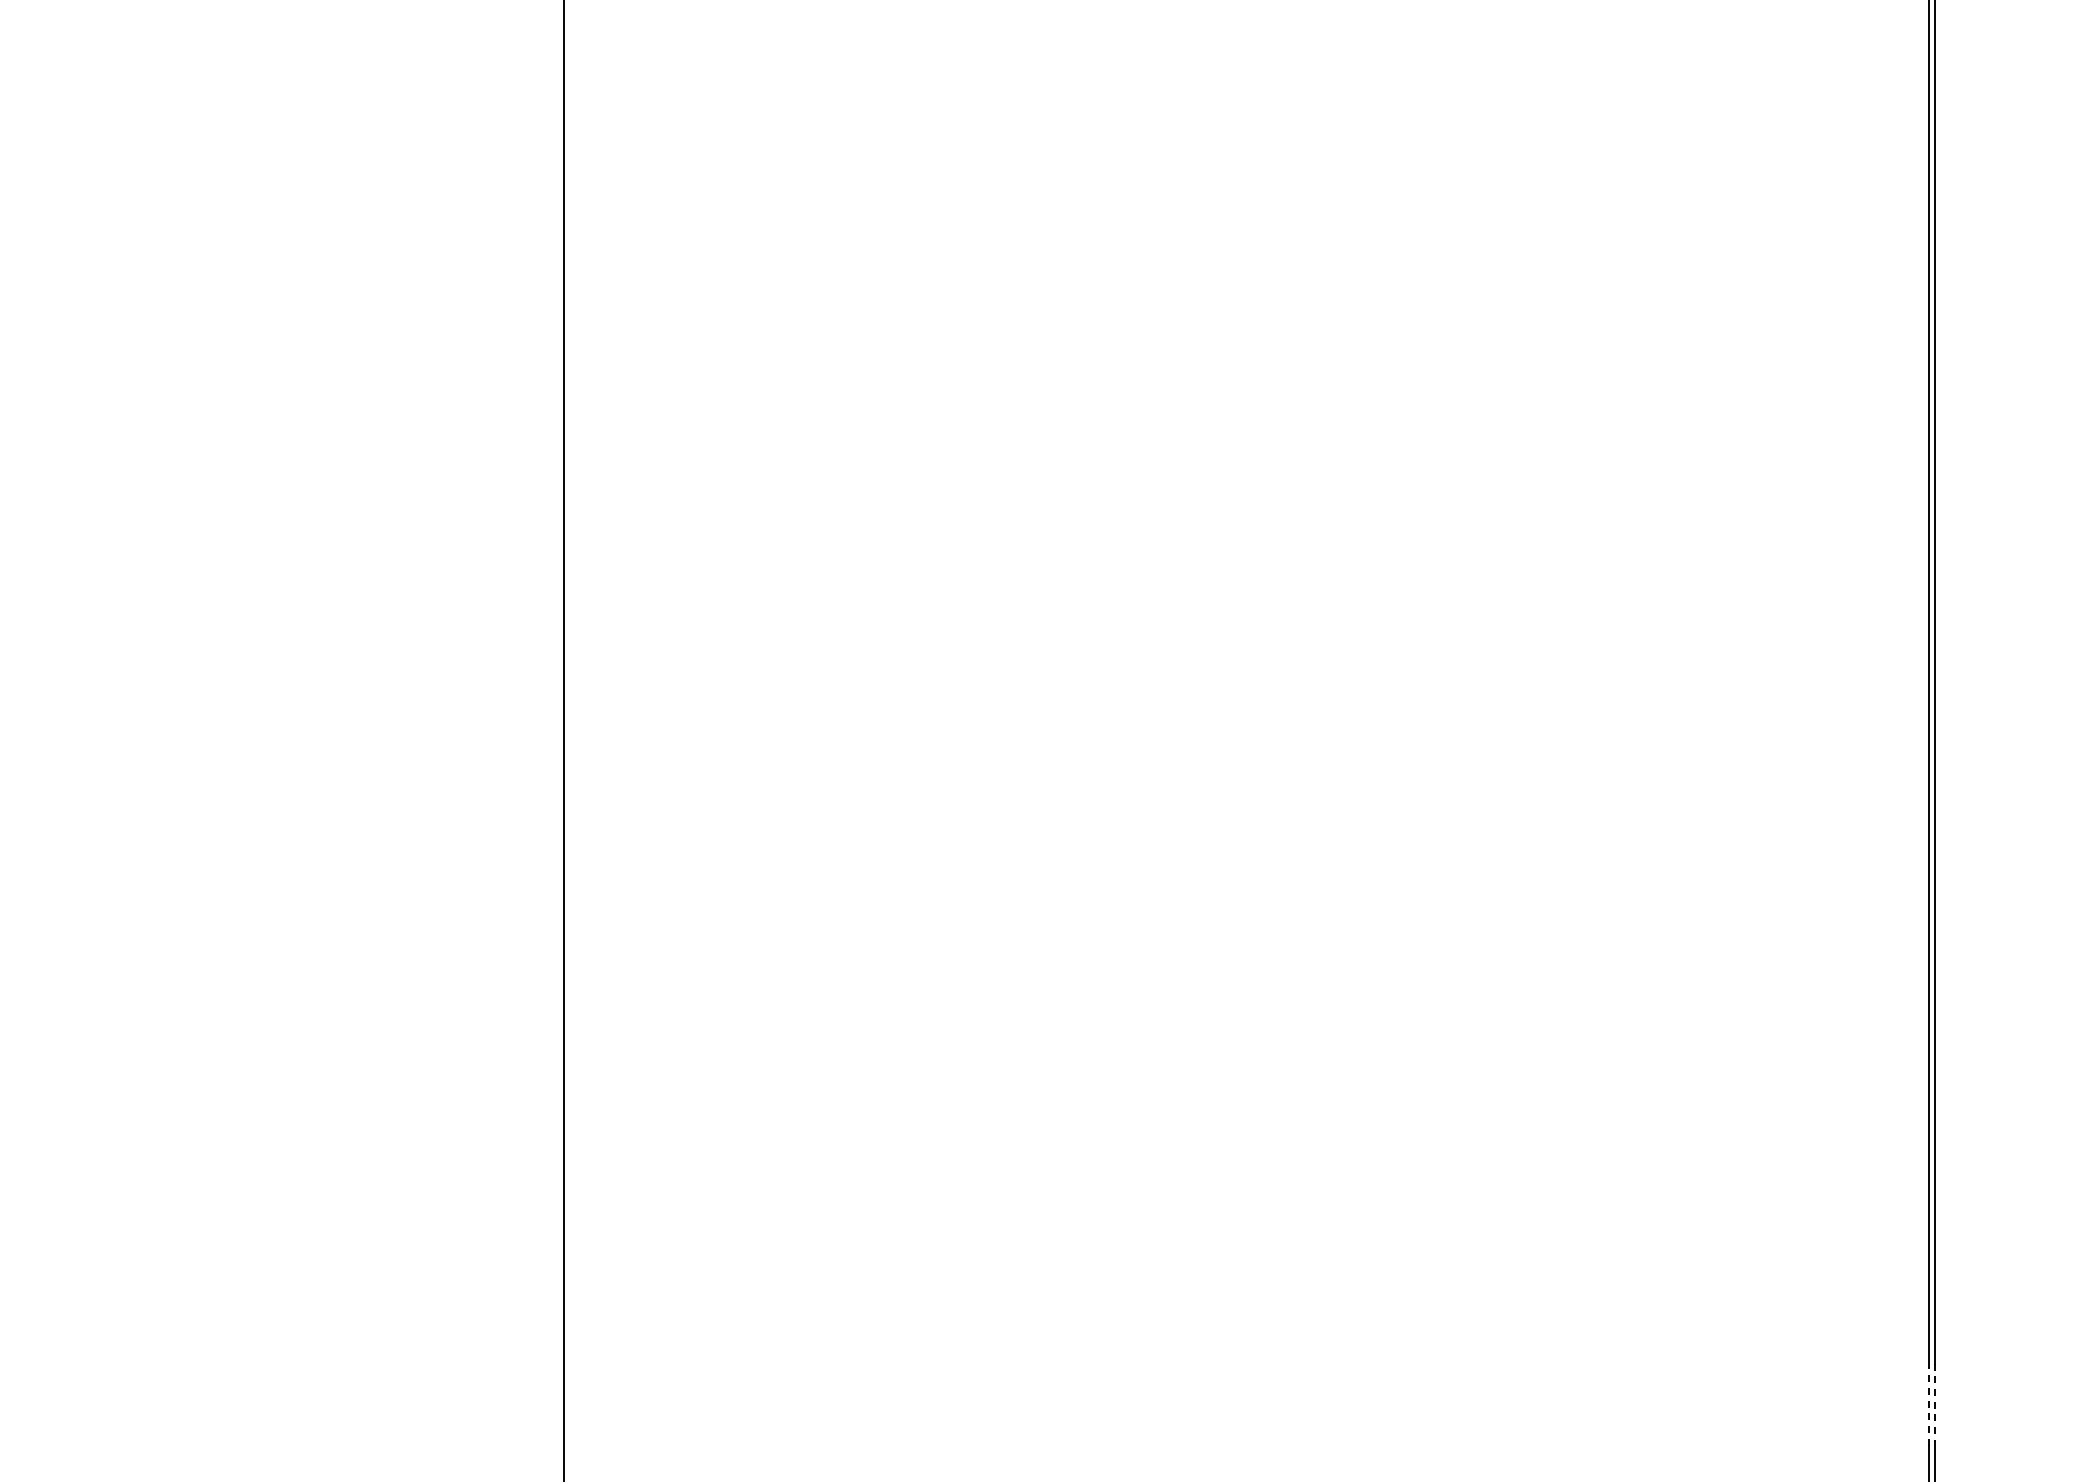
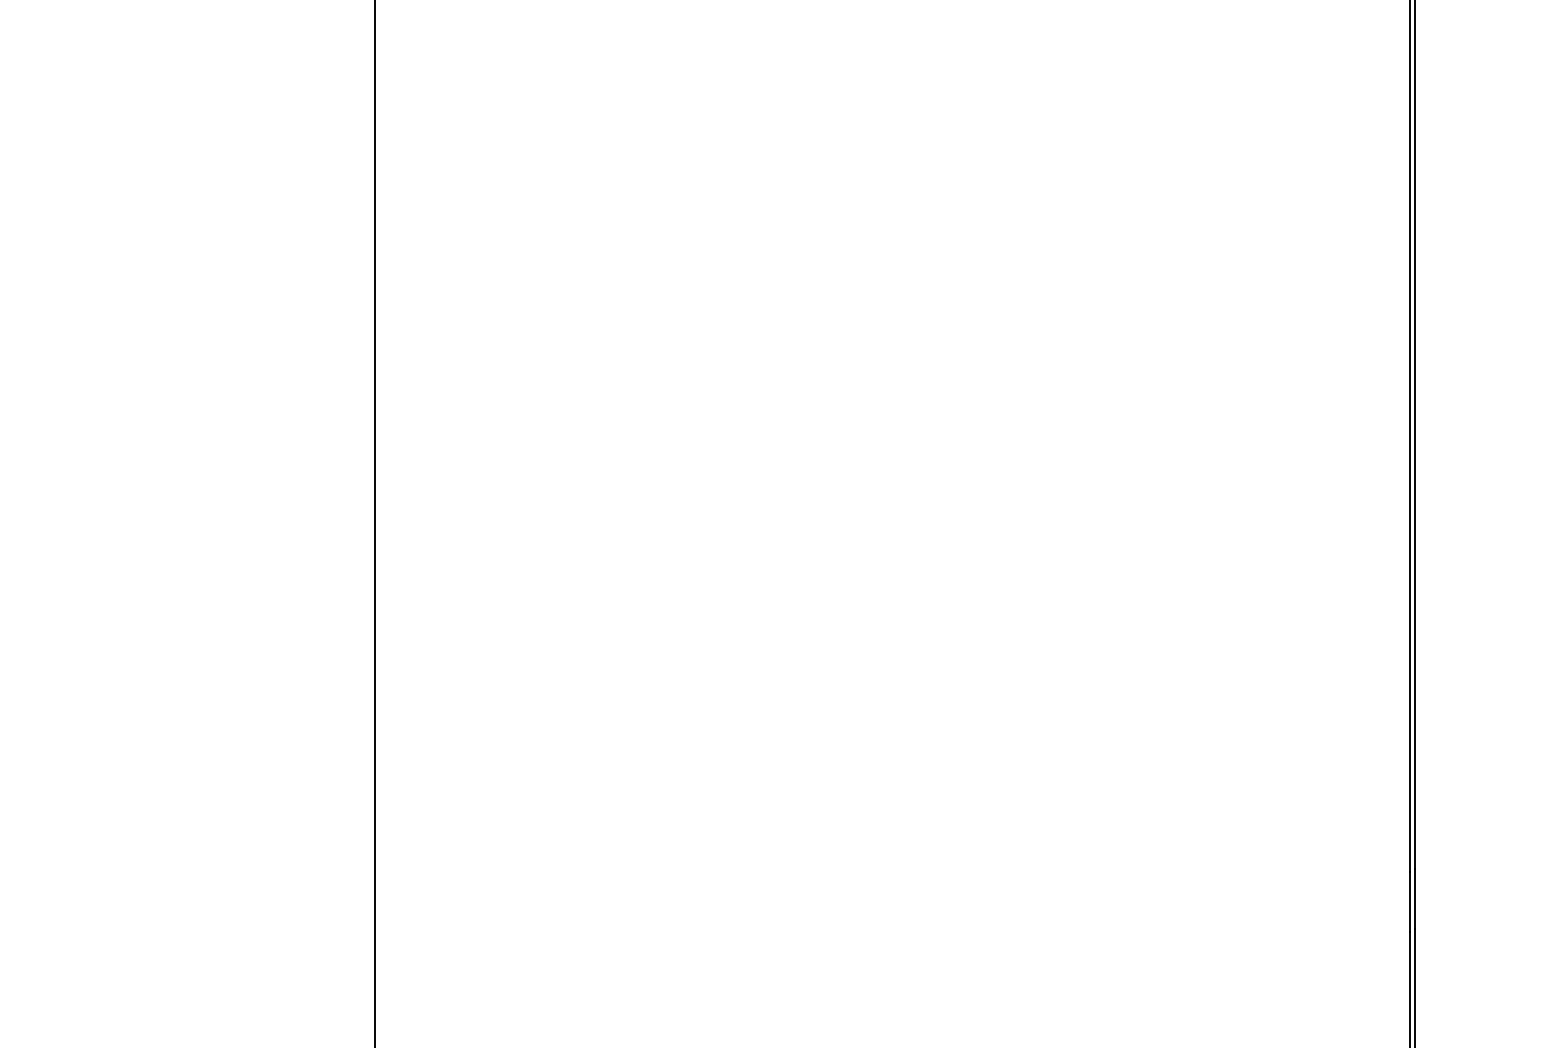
line: (1935, 1403) -> (1415, 899), dashed -> solid
line: (1928, 1406) -> (1410, 901), dashed -> solid

